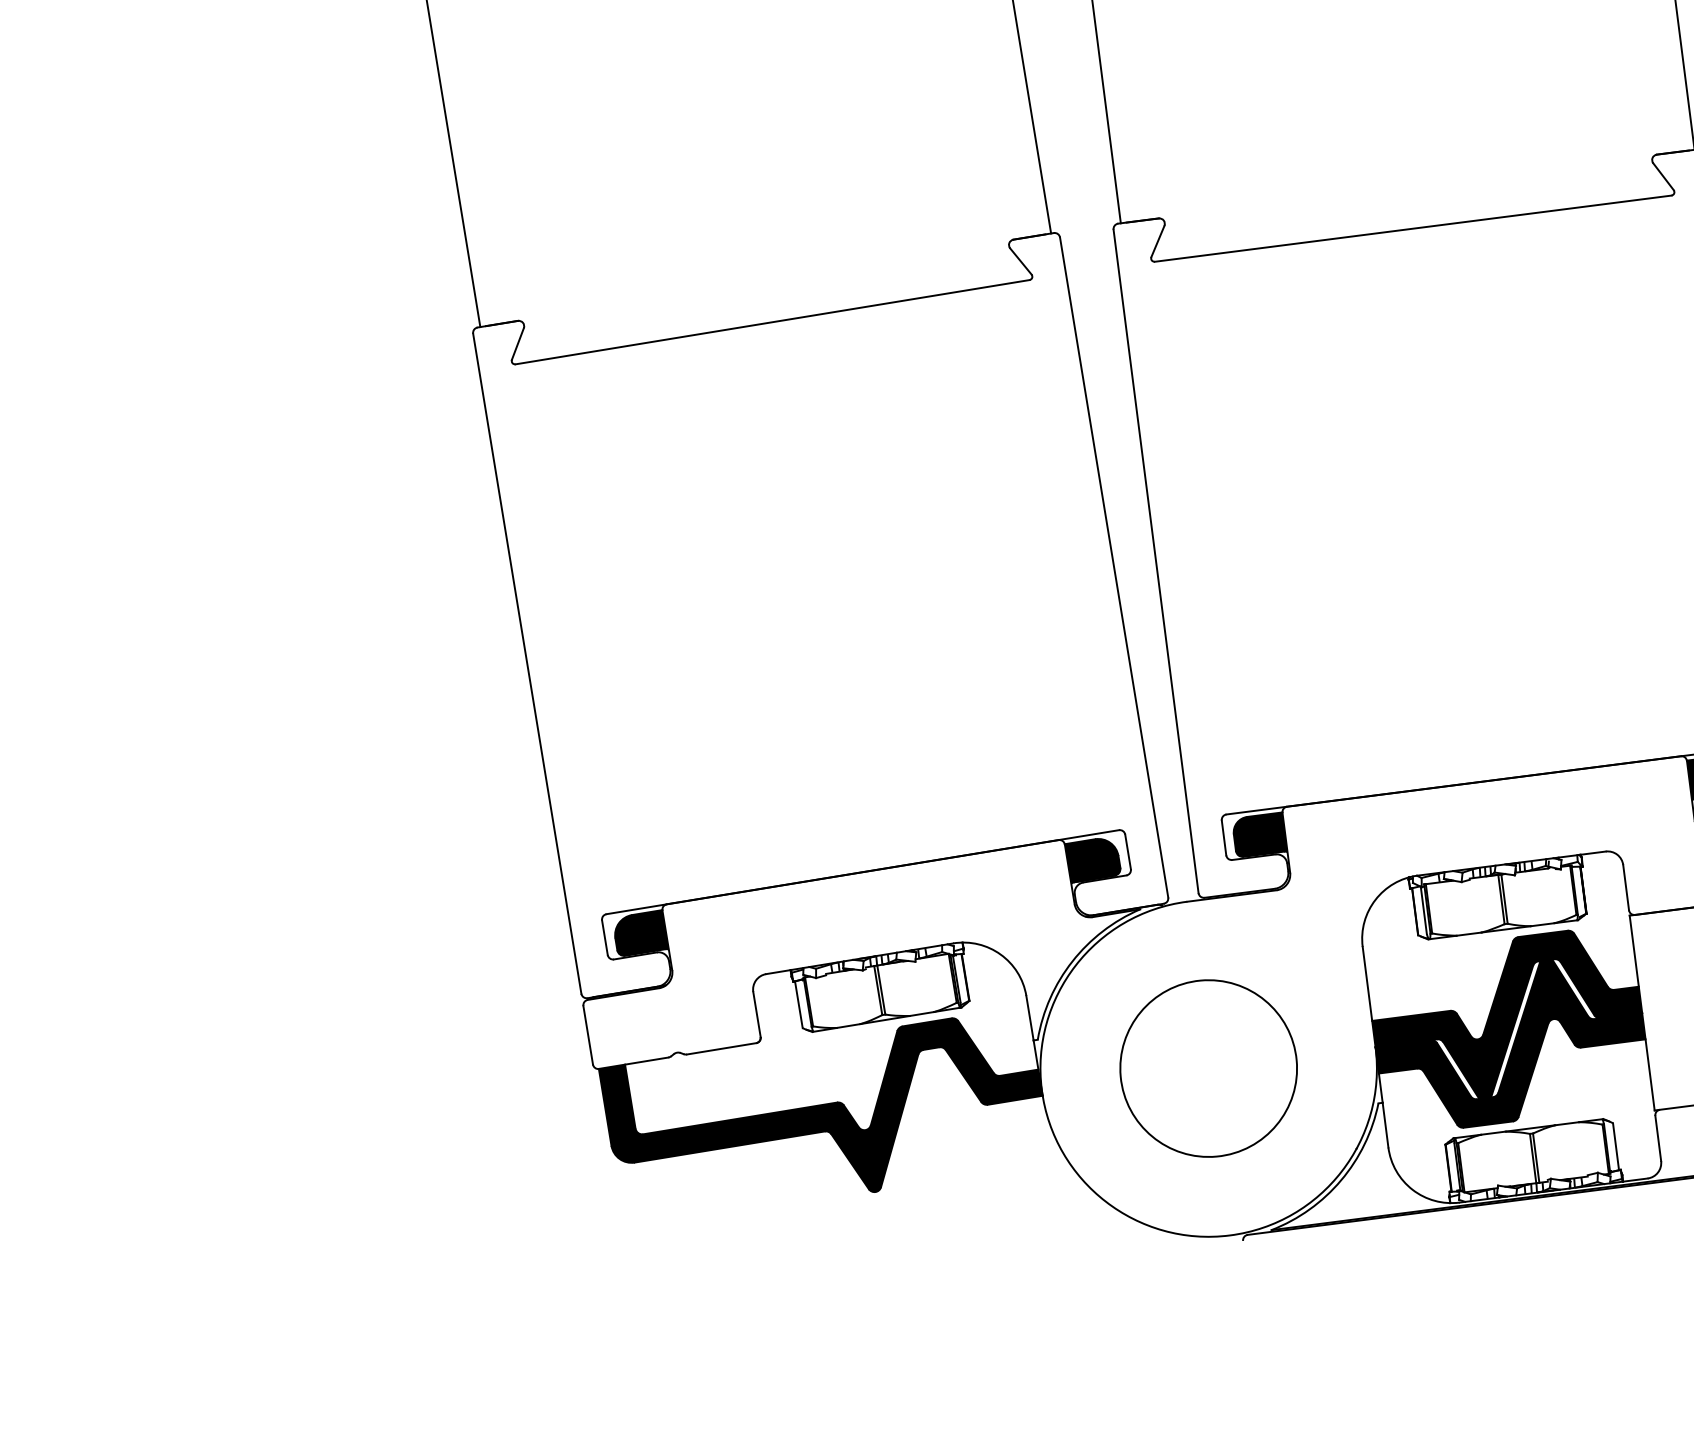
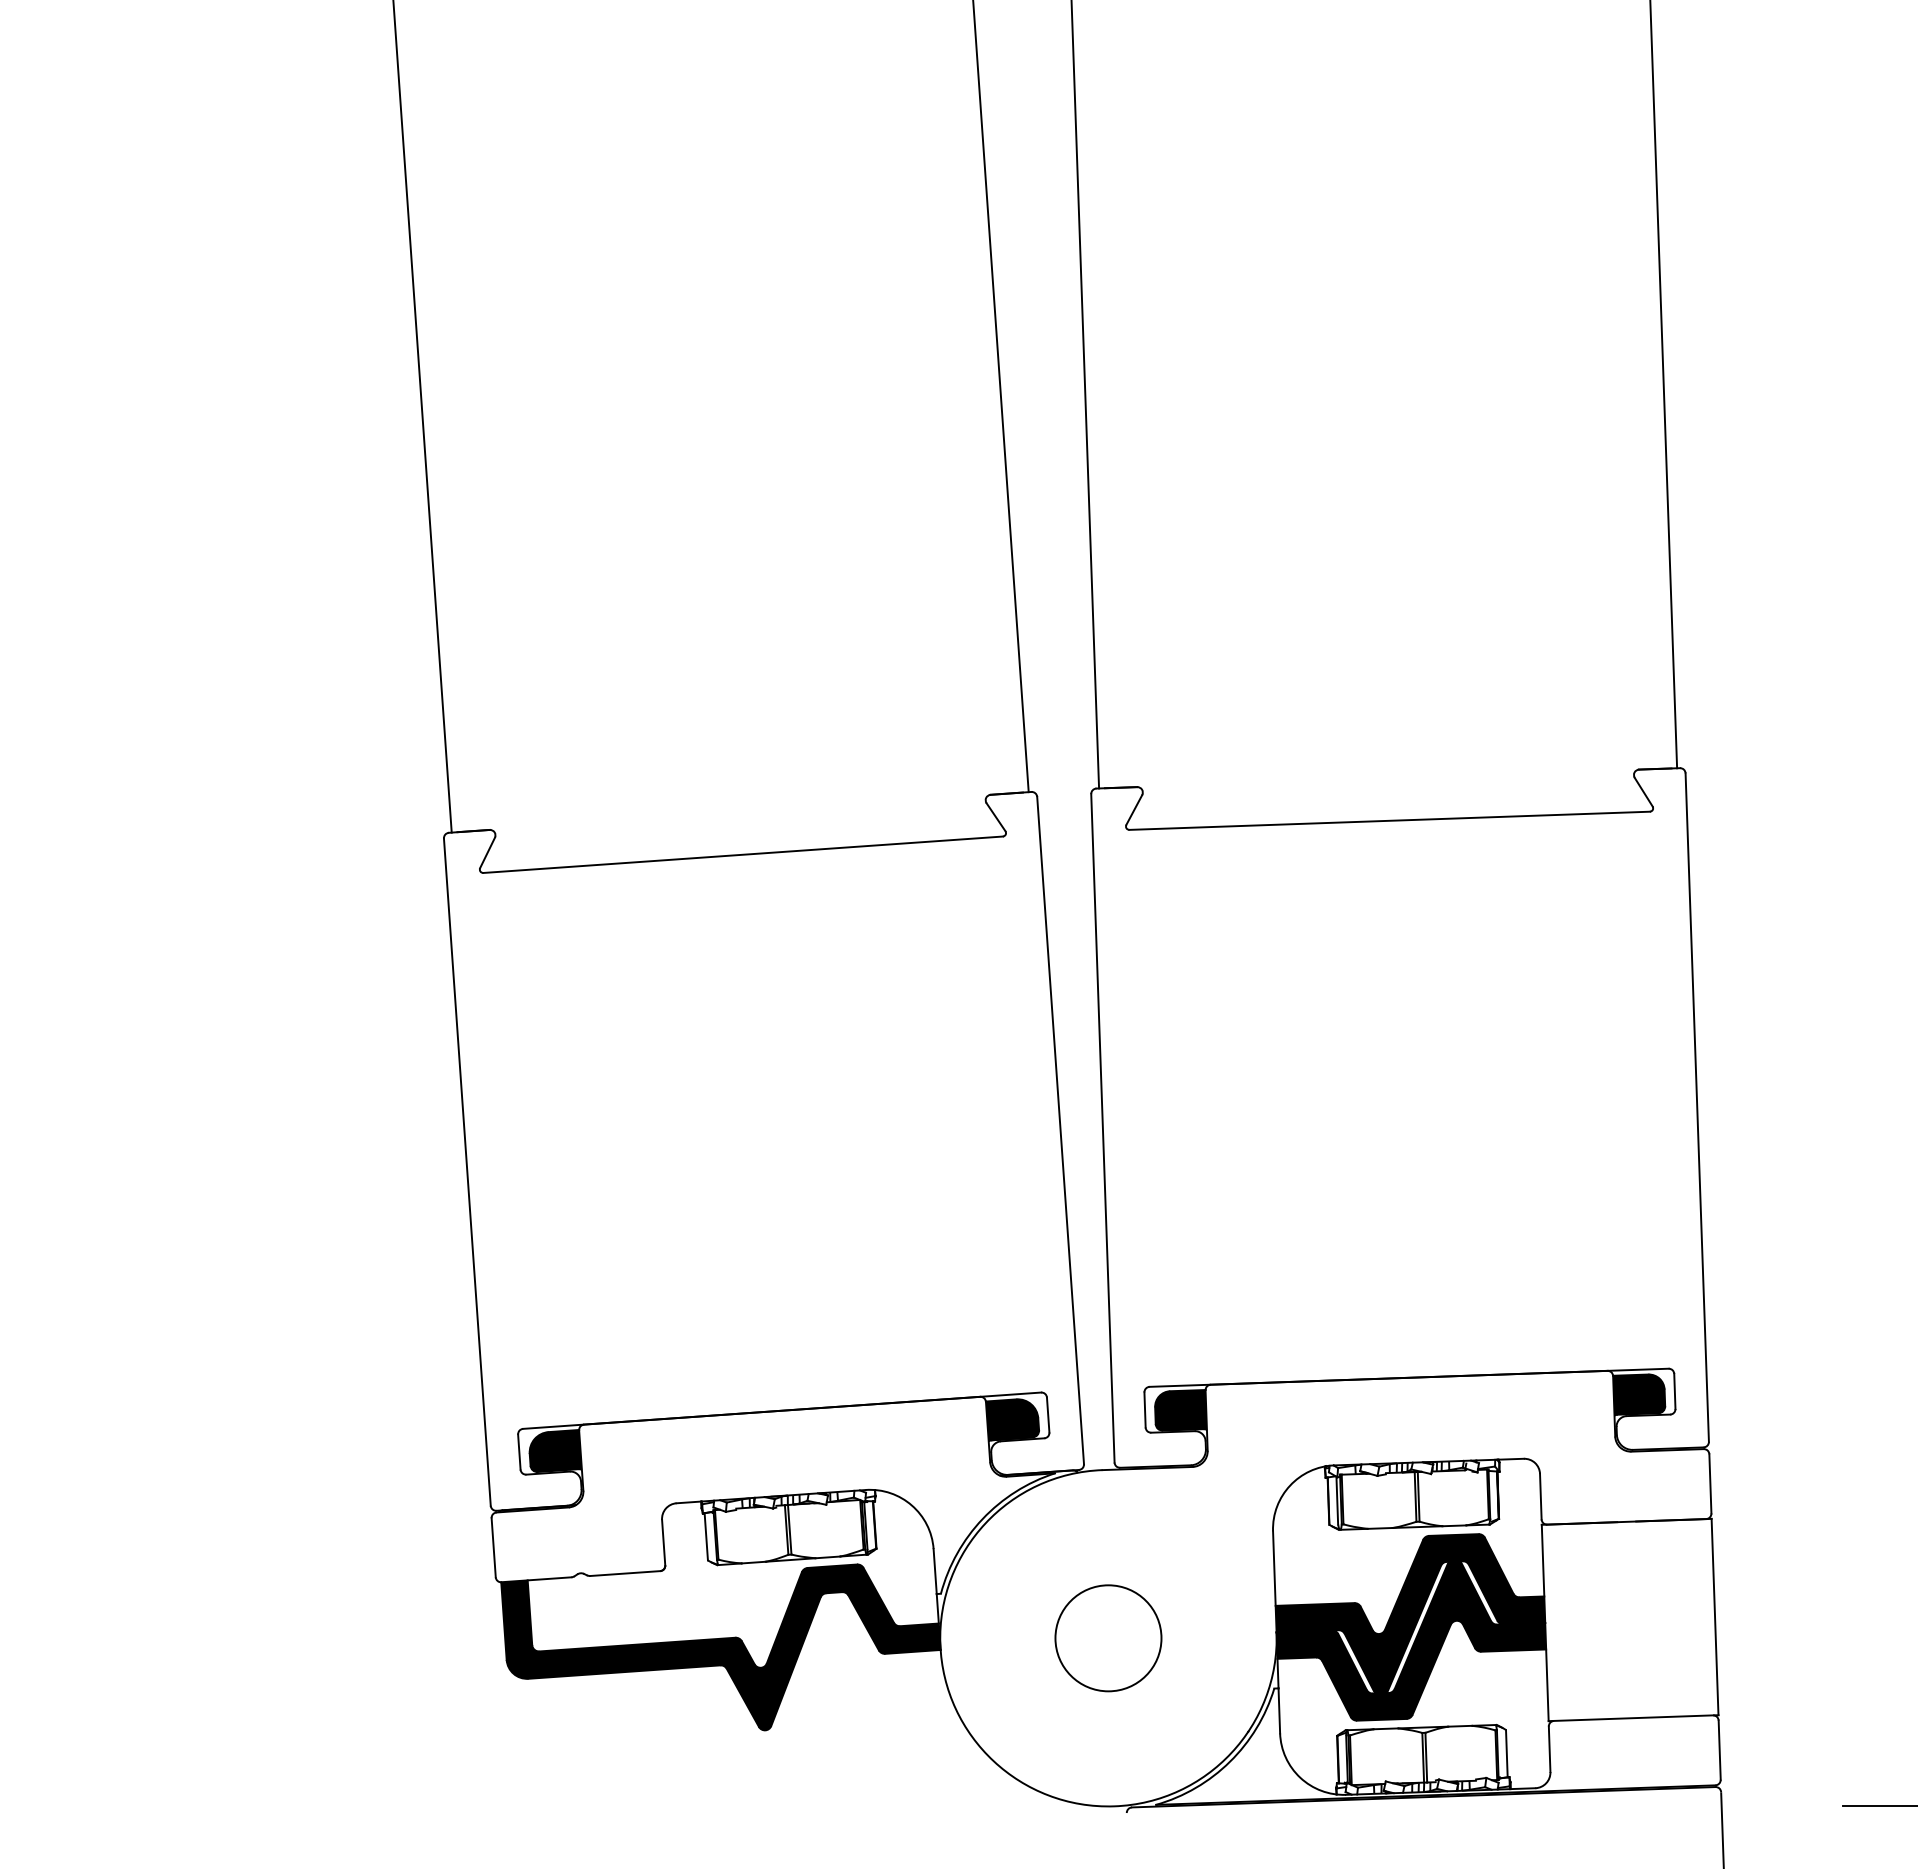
circle: (1208, 1068) -> (1108, 1638), size x0.6

